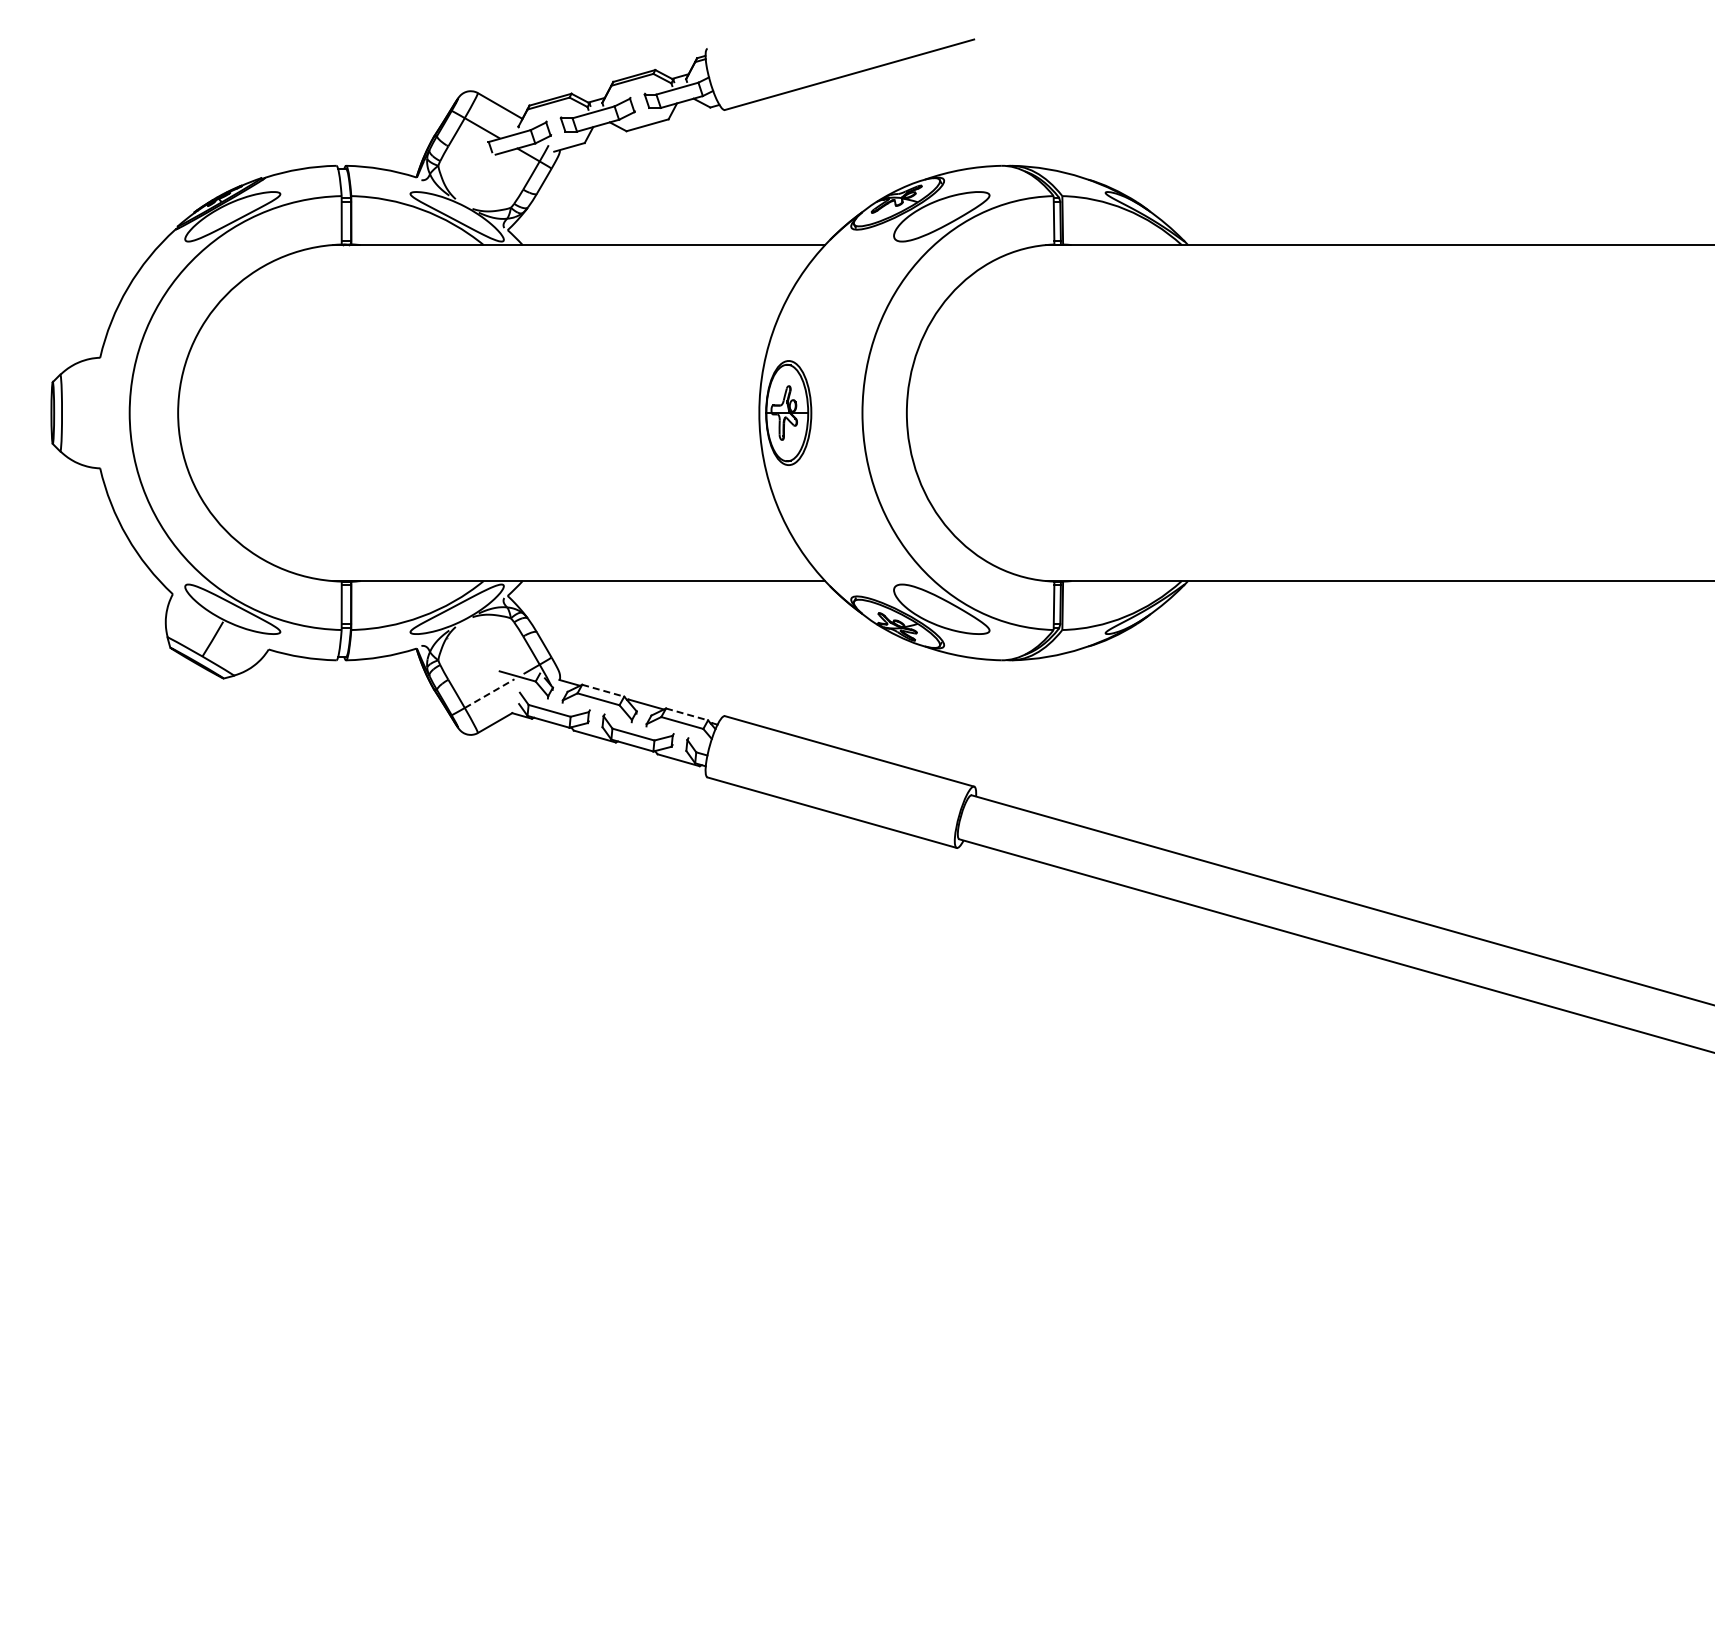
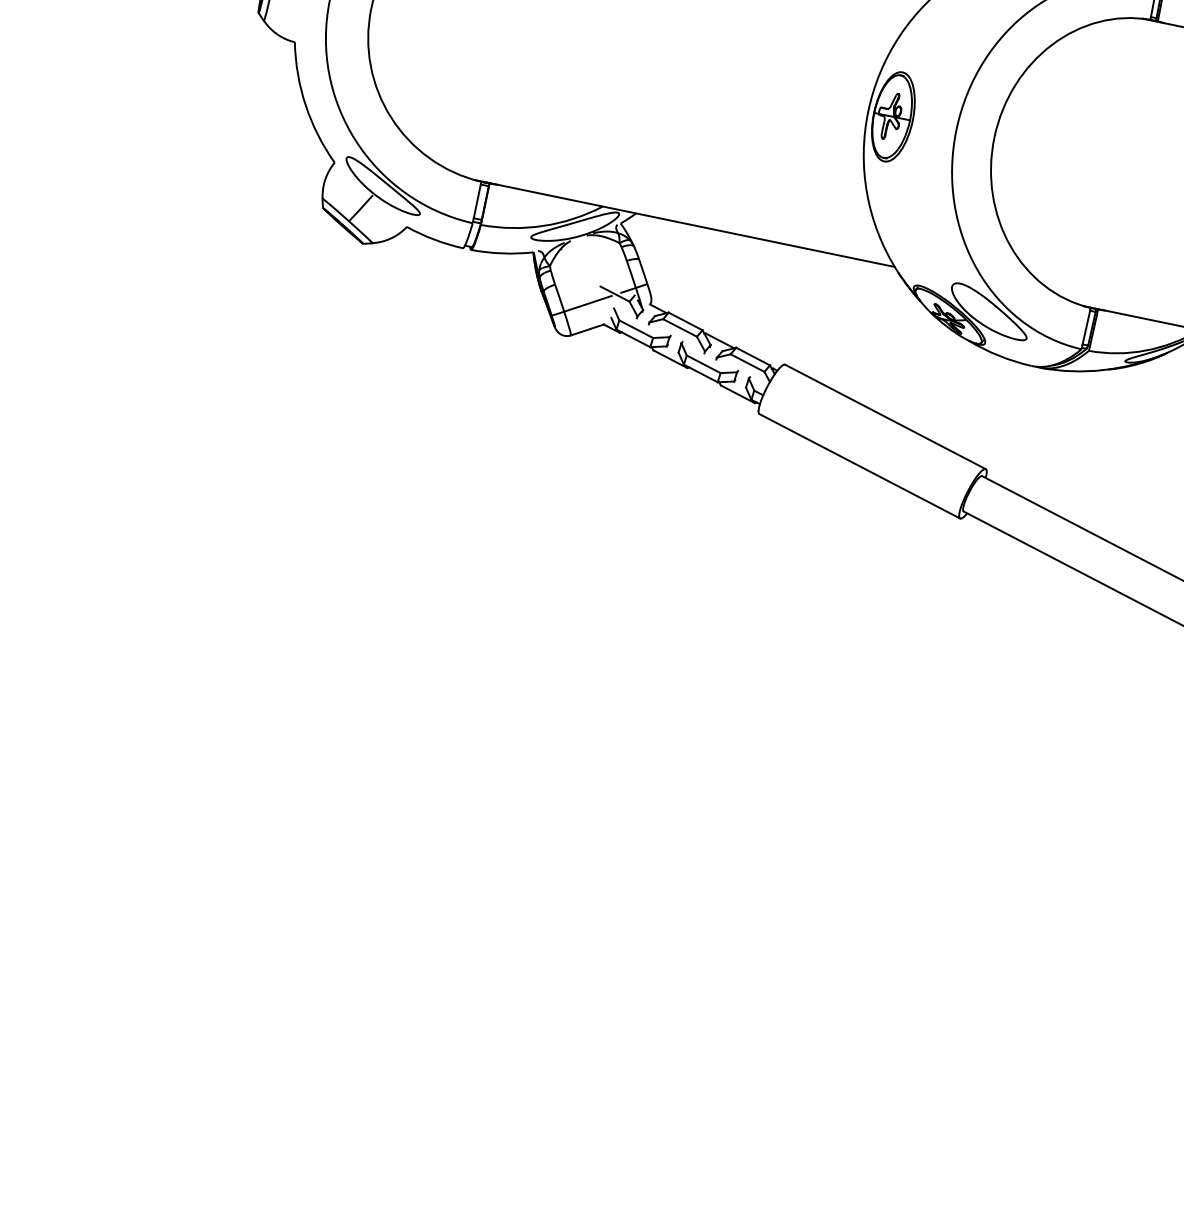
line: (603, 690) -> (685, 321), dashed -> solid
line: (489, 693) -> (587, 303), dashed -> solid
line: (687, 714) -> (753, 356), dashed -> solid

